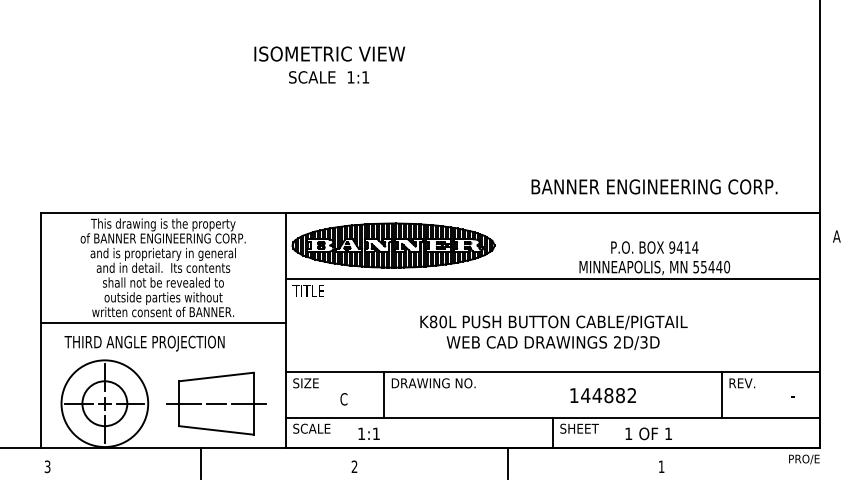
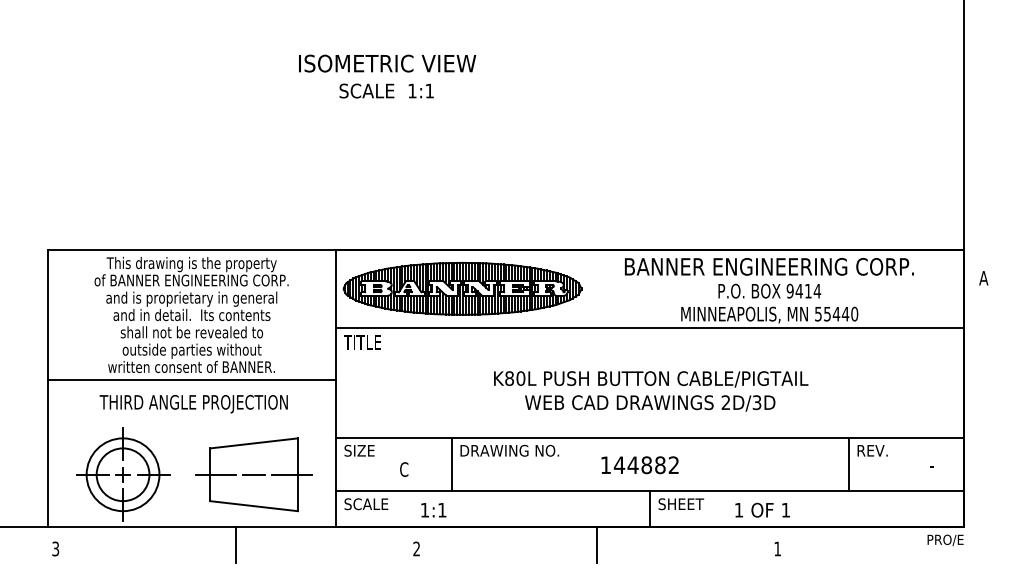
text: (654, 186) -> (769, 266), moved
text: (144, 343) -> (193, 404), moved
text: (602, 395) -> (639, 465), moved
circle: (104, 403) -> (122, 474), size x0.71

